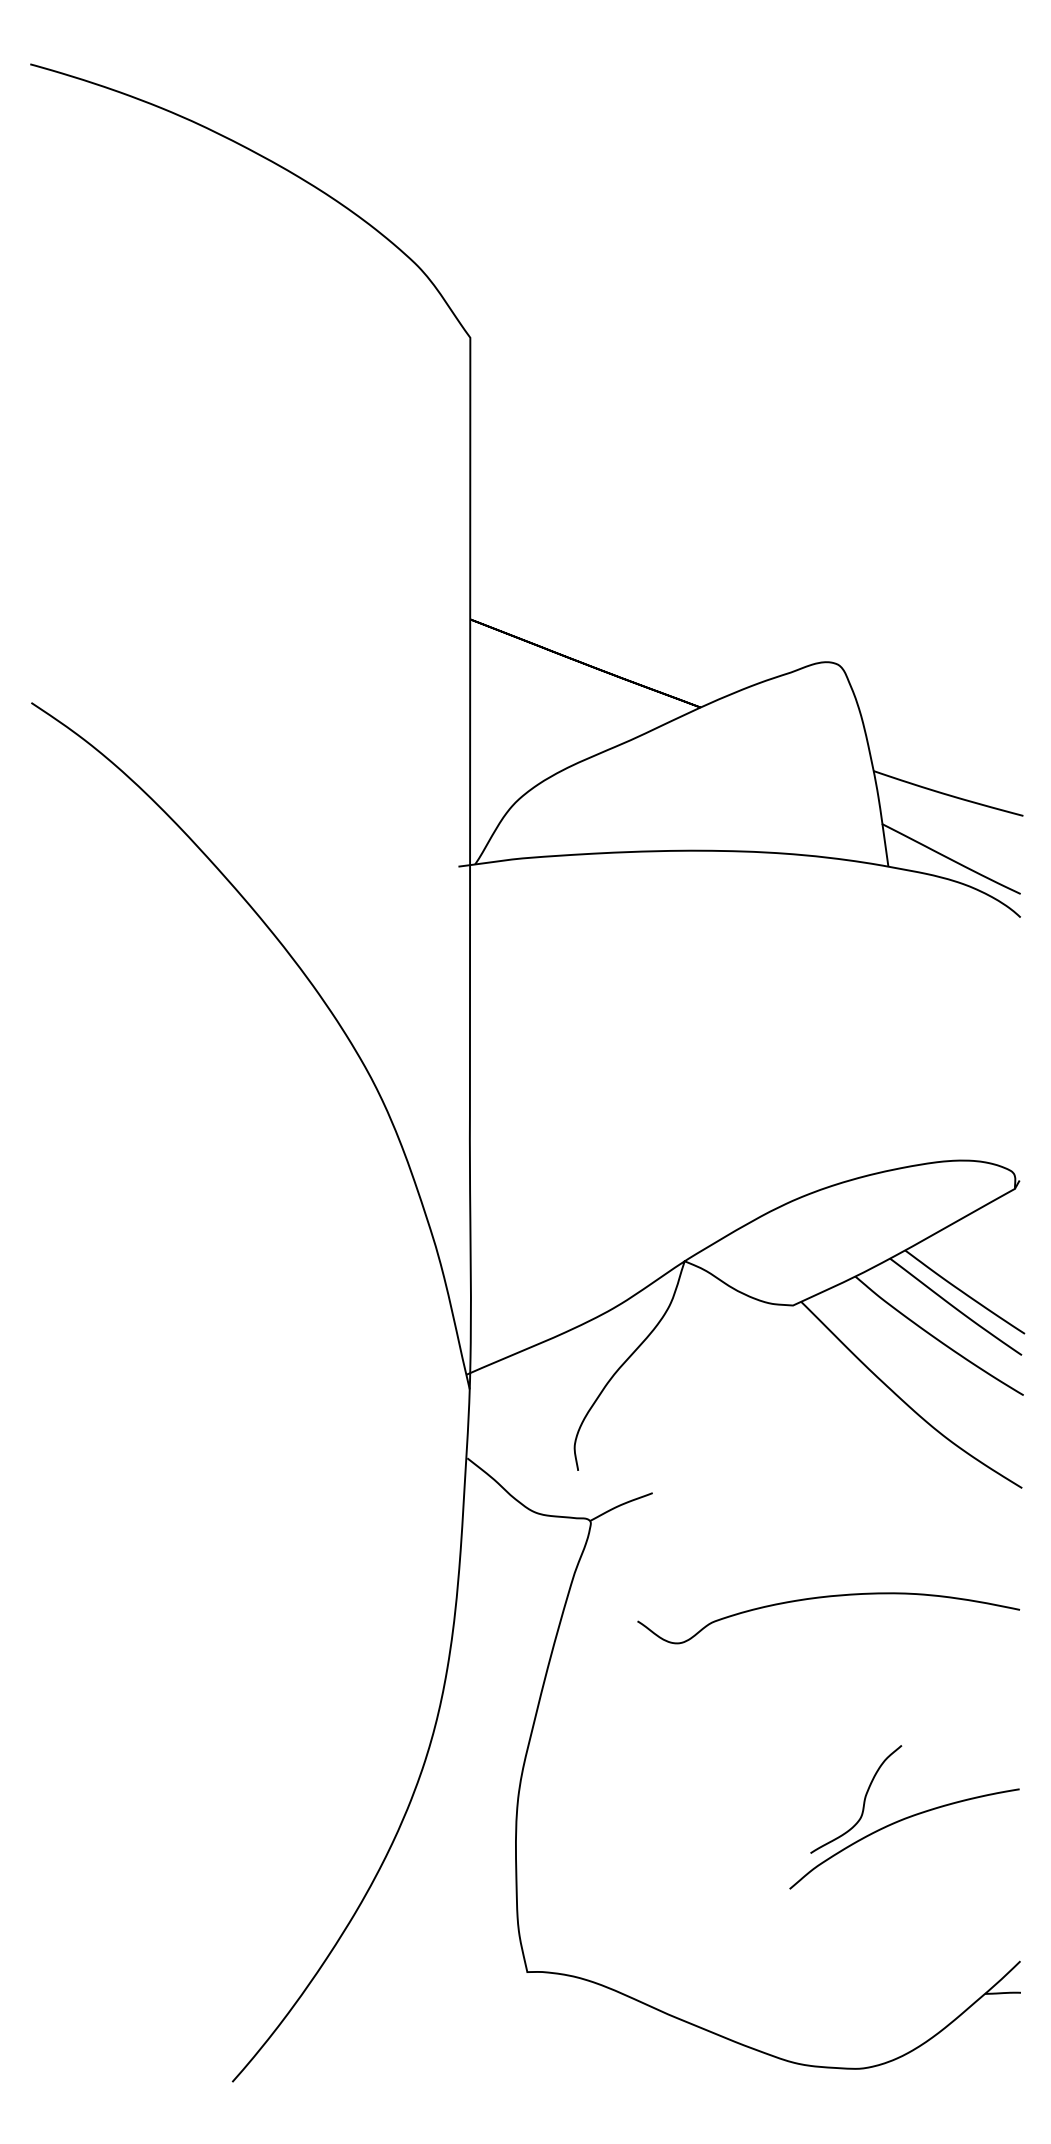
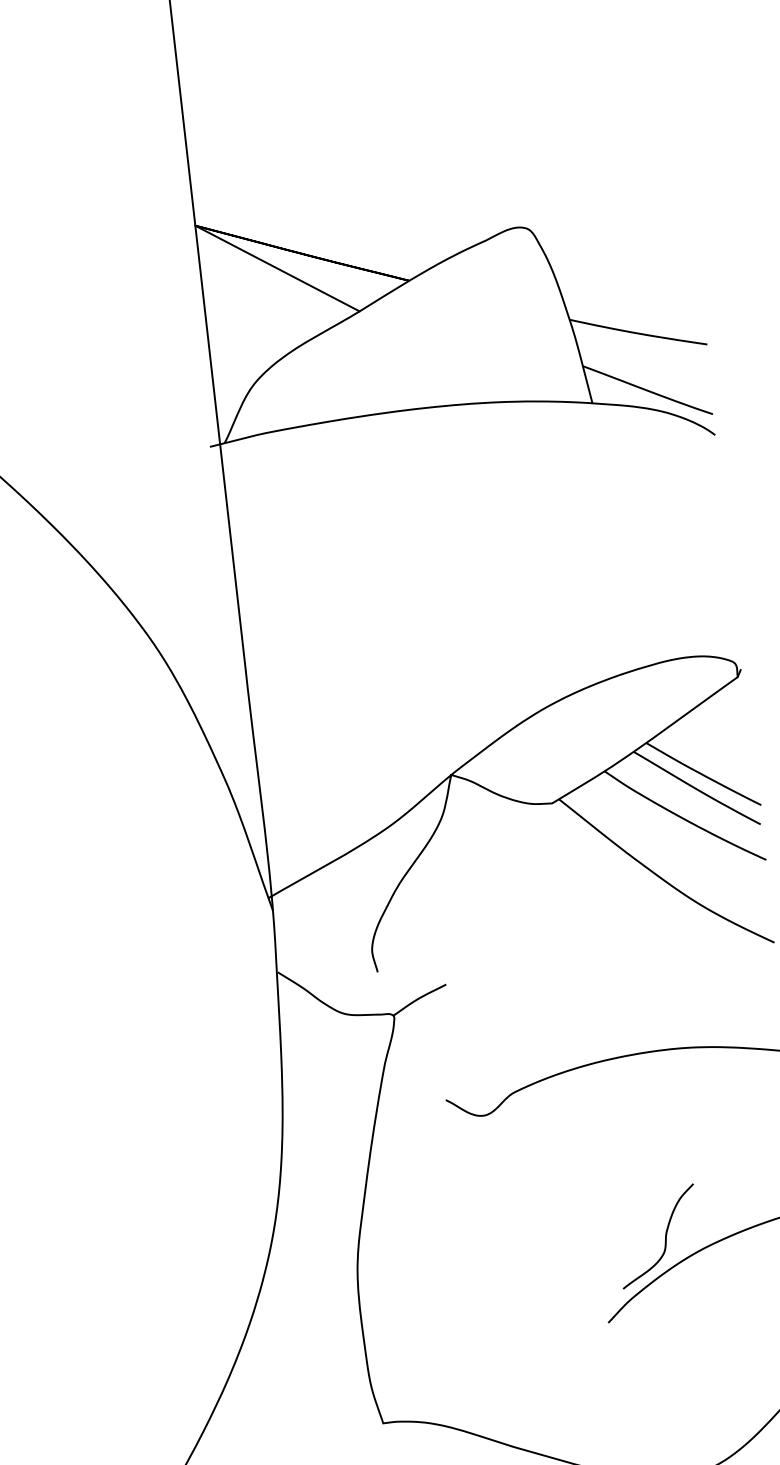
line: (555, 677) -> (277, 268), added

